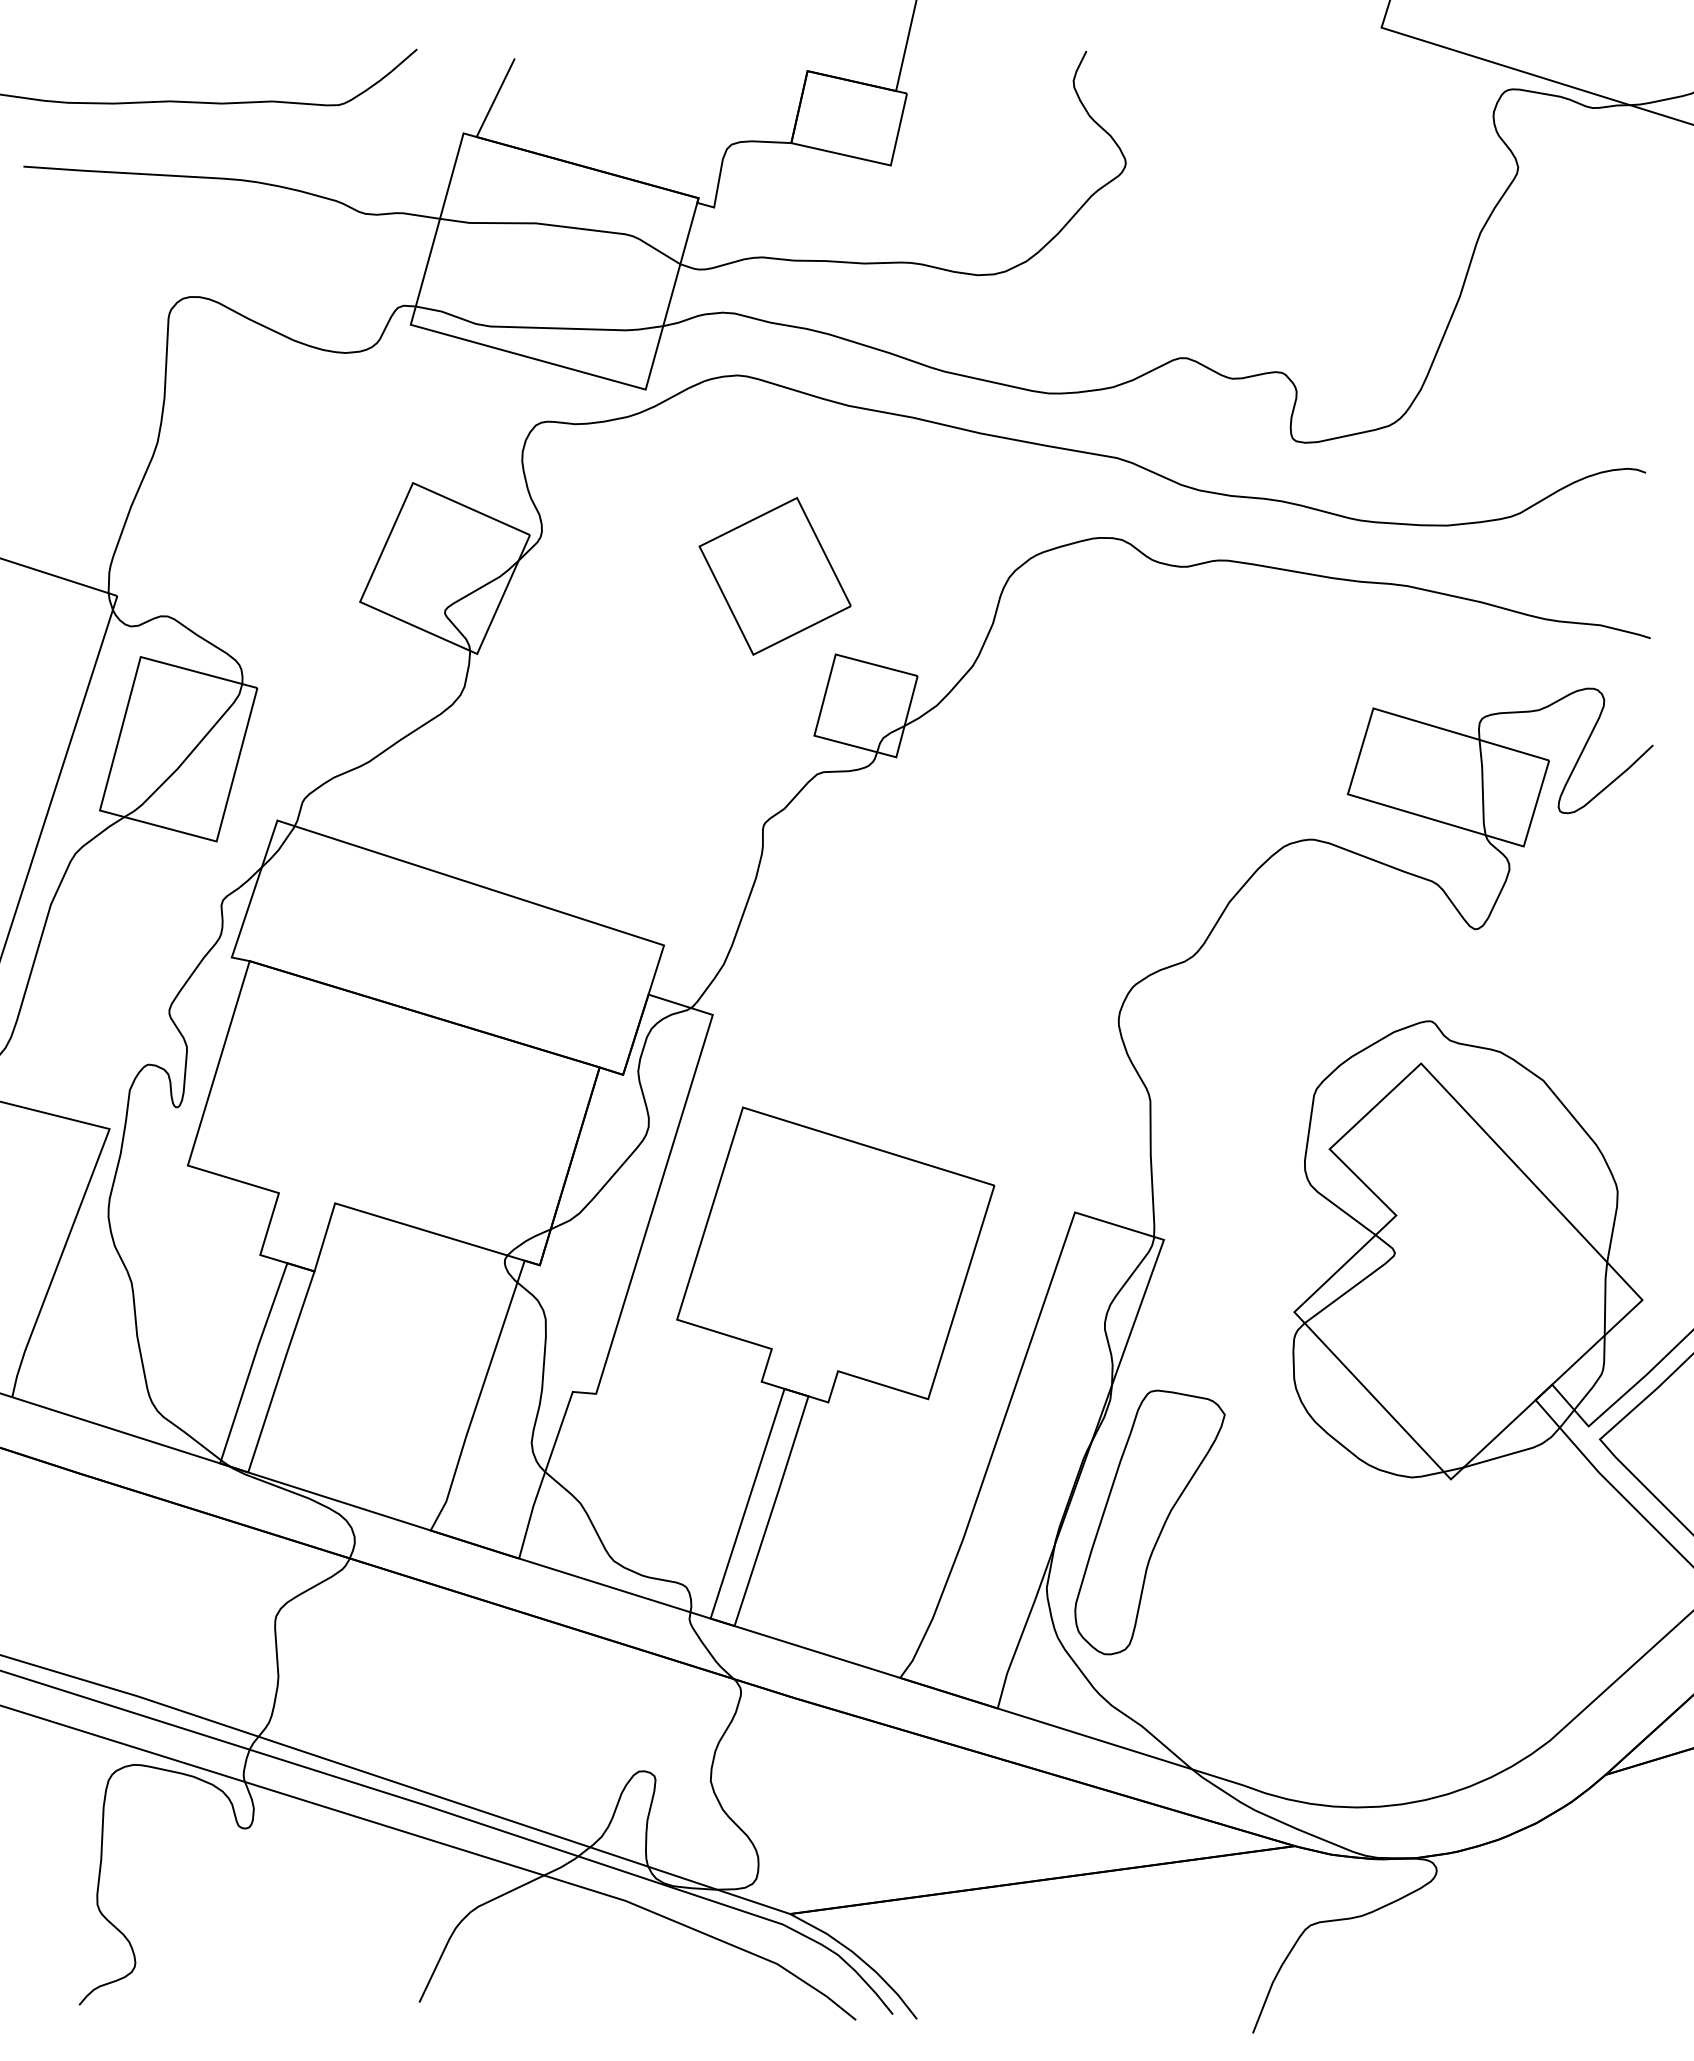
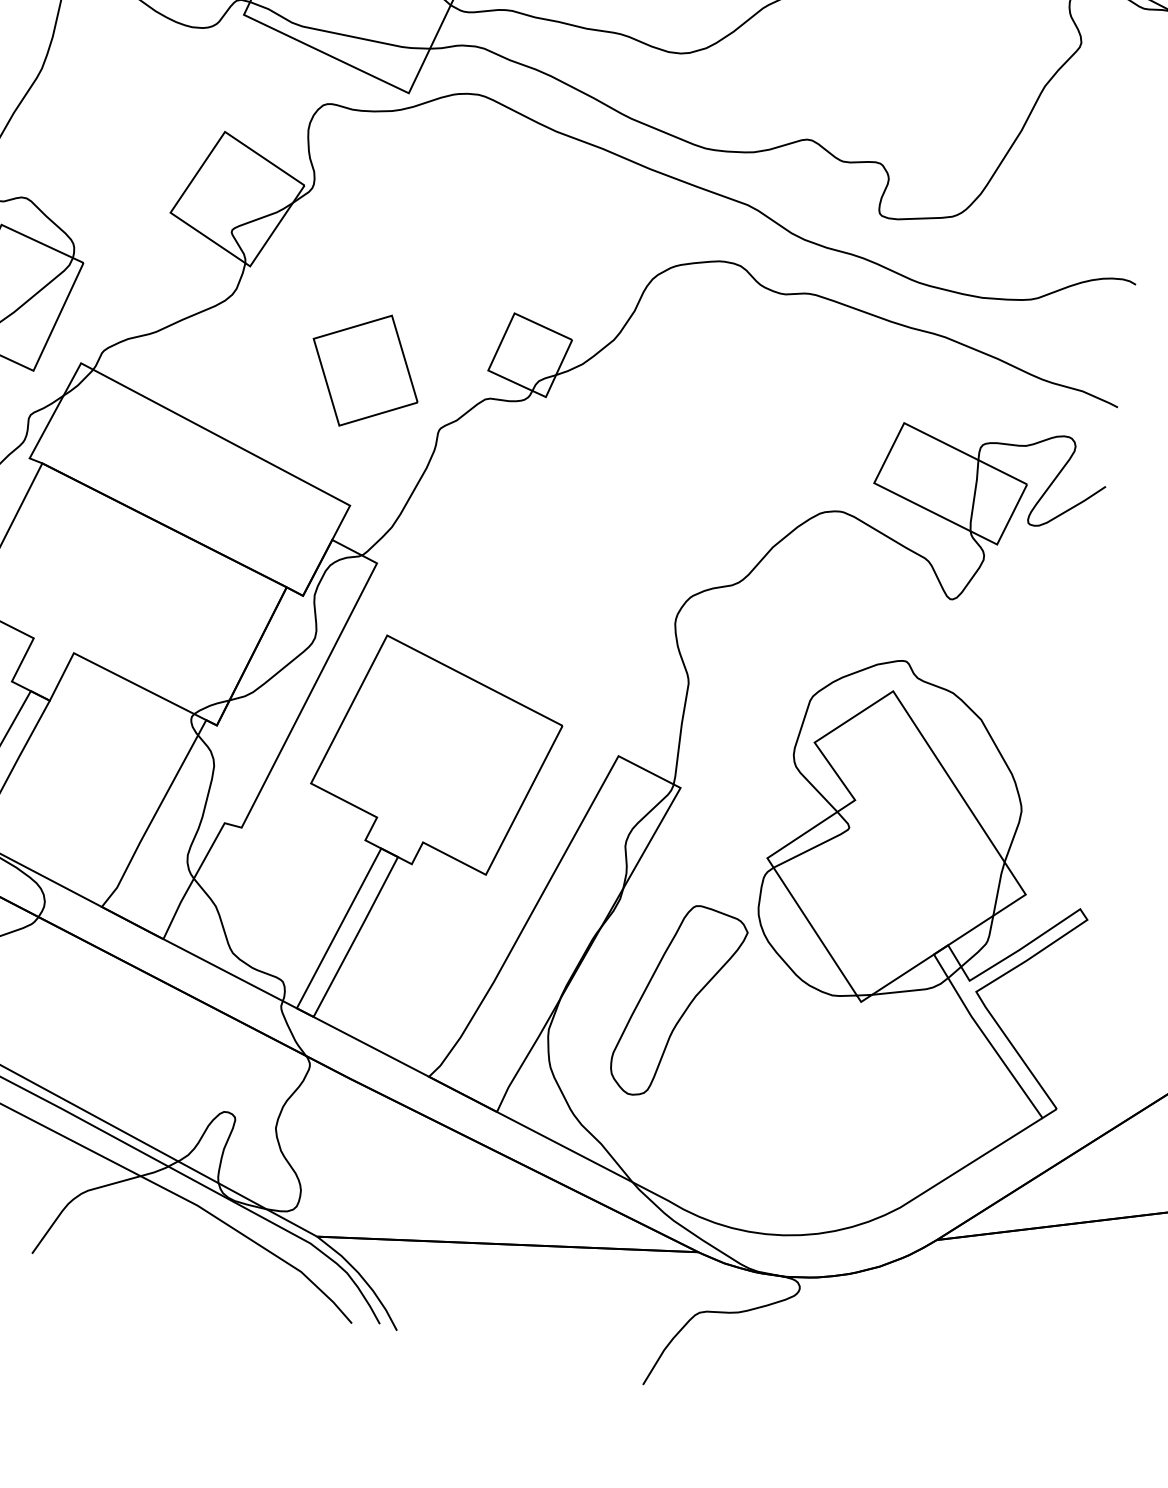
part: (774, 575) -> (365, 369), moved
part: (1149, 1522) -> (678, 1002), moved

